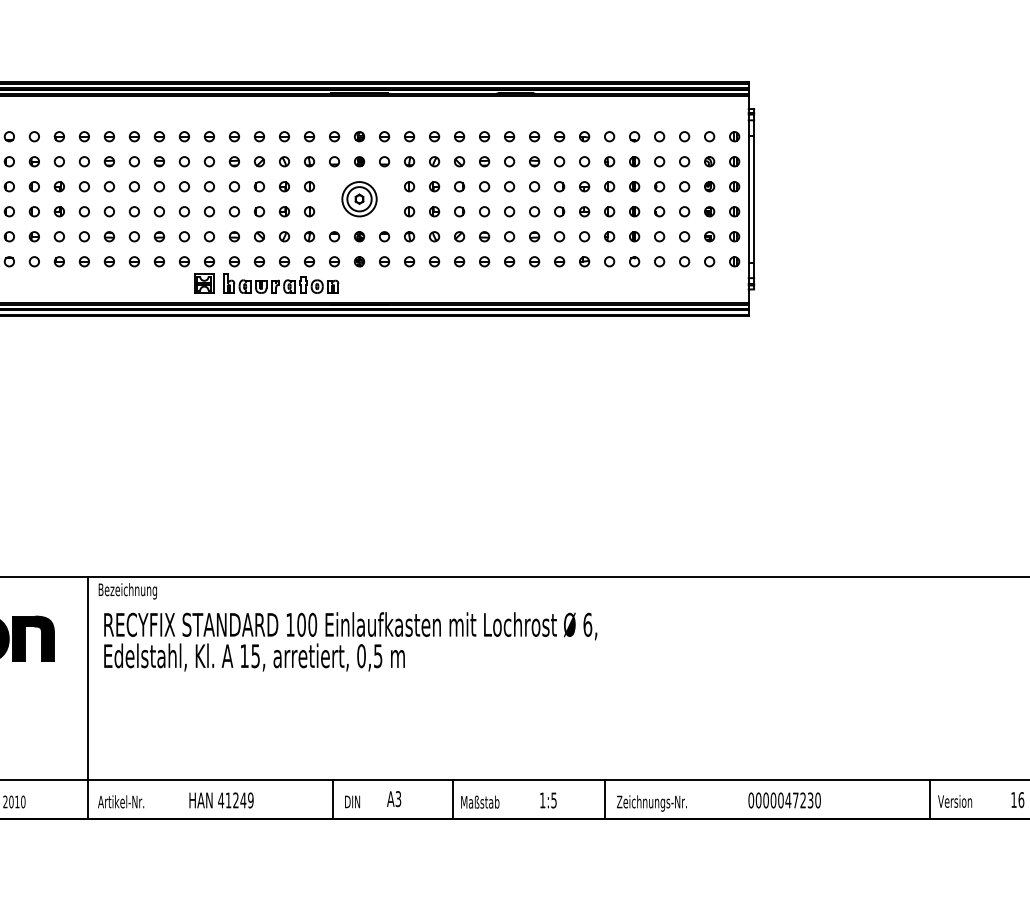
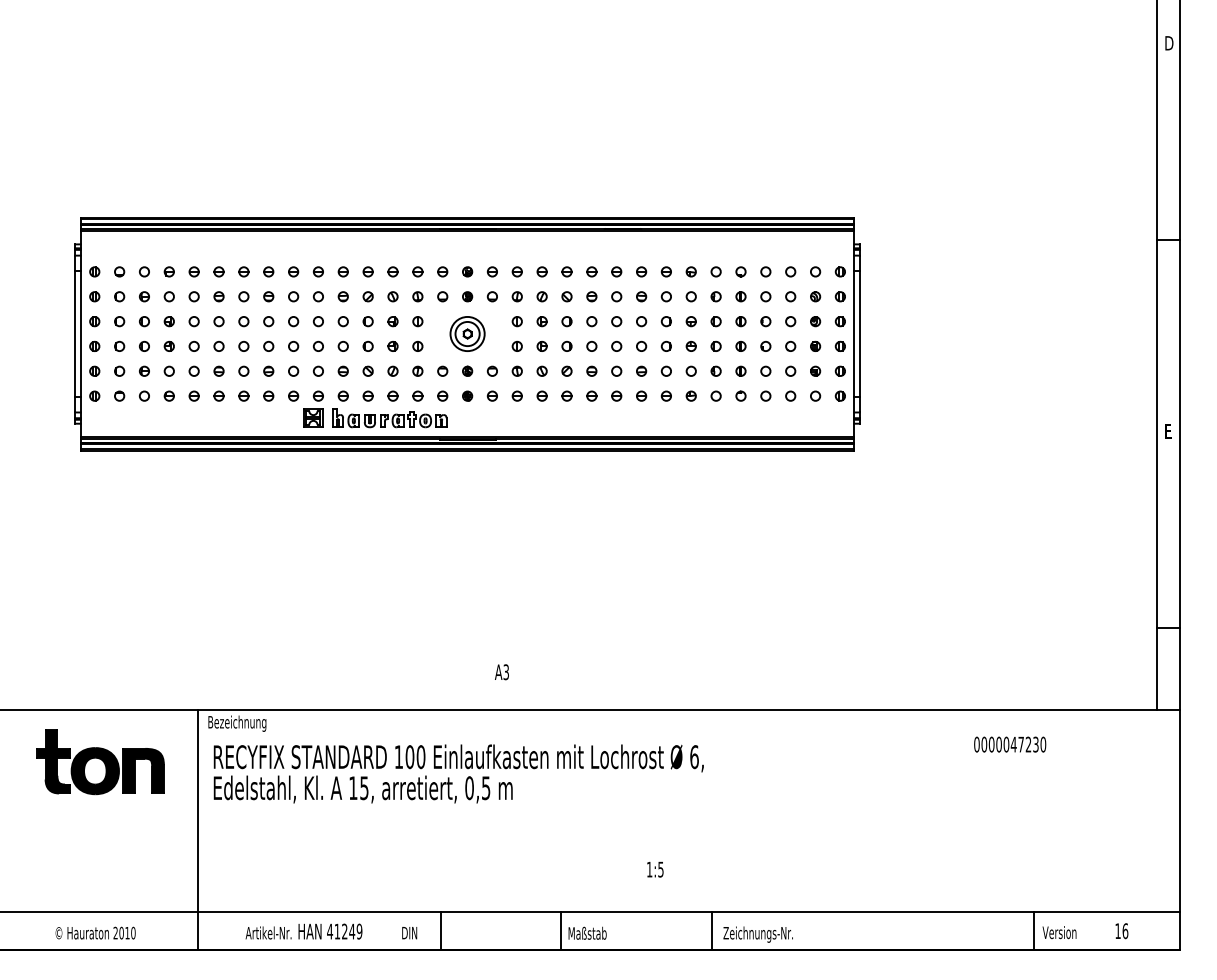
text: (393, 799) -> (501, 672), moved
text: (548, 800) -> (655, 869), moved
text: (785, 800) -> (1010, 744), moved
text: (120, 801) -> (268, 932), moved
text: (352, 802) -> (409, 933), moved

